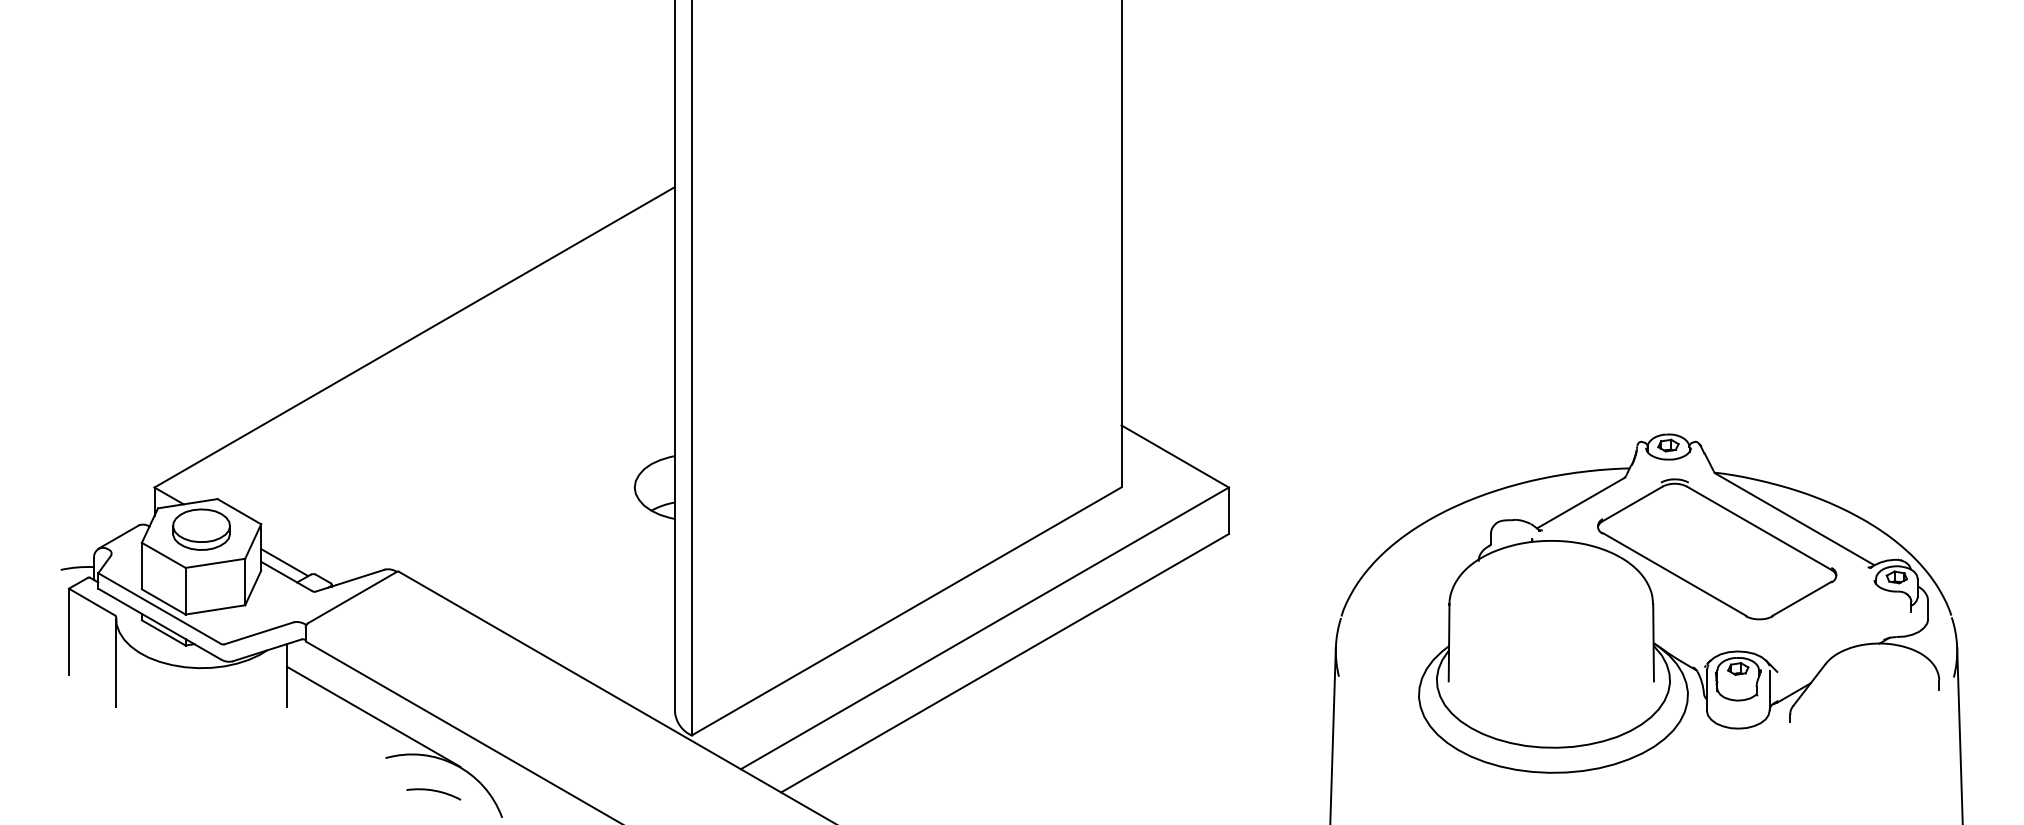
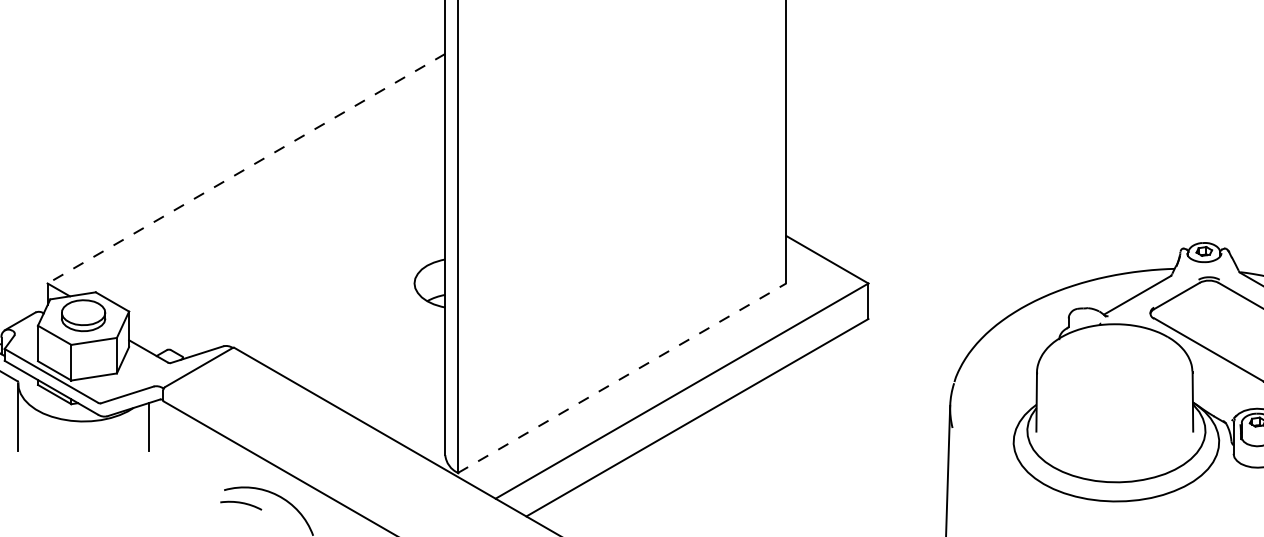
line: (414, 337) -> (246, 168), solid -> dashed
line: (284, 562) -> (146, 340), removed
line: (907, 611) -> (622, 378), solid -> dashed
line: (373, 716) -> (214, 458), removed
arc: (433, 791) -> (240, 503), moved

